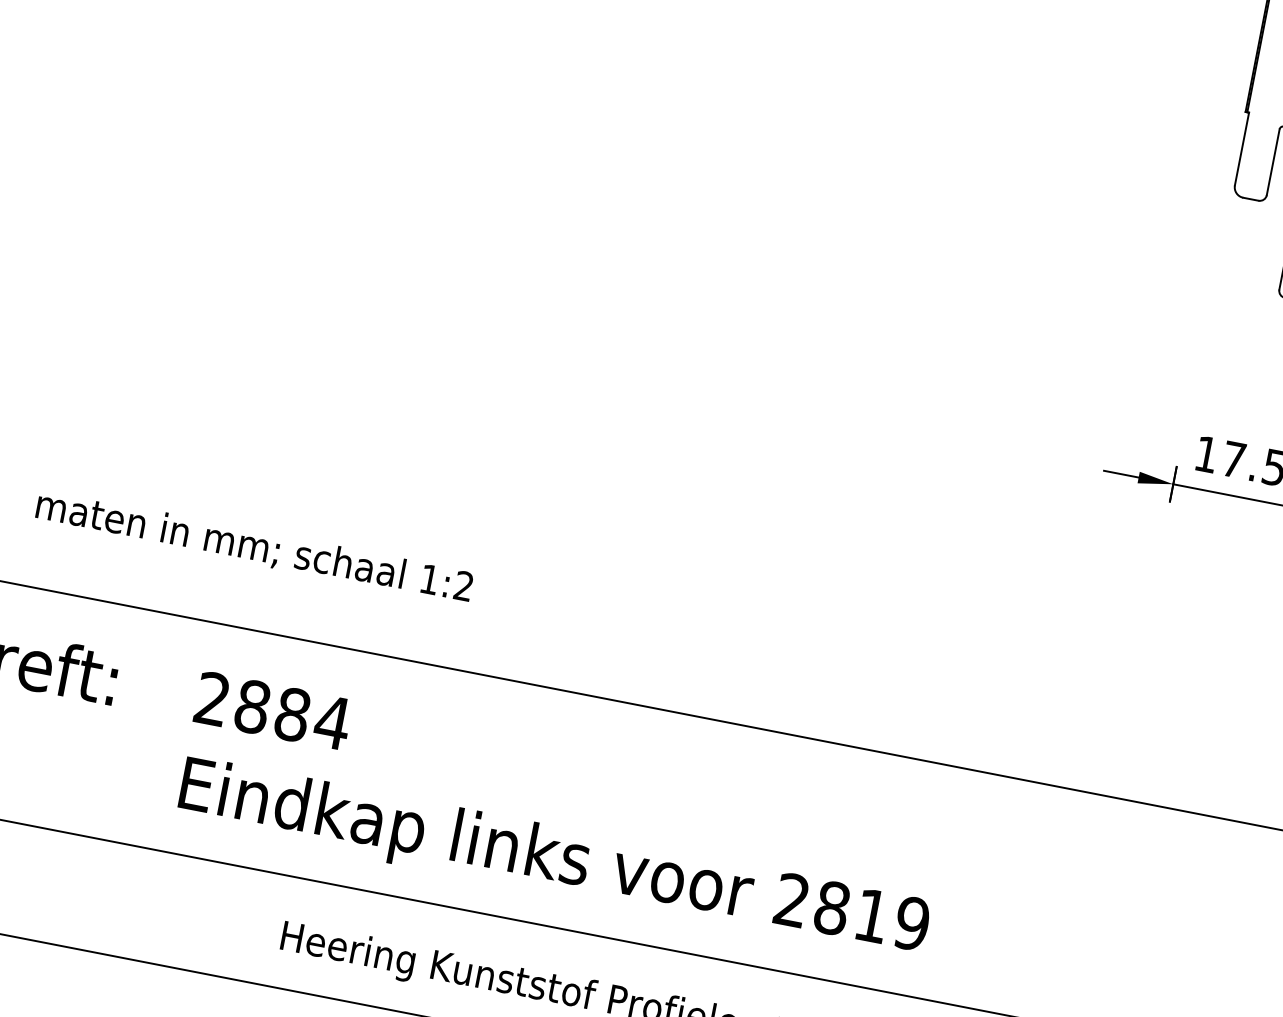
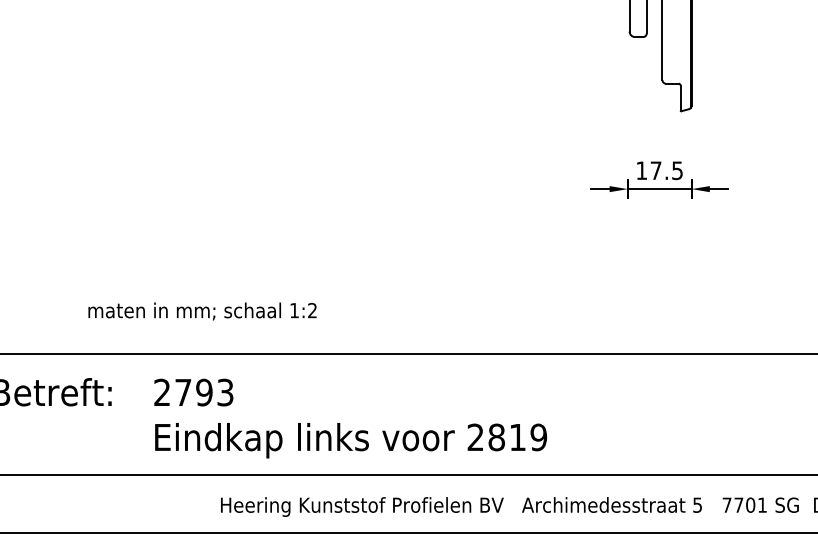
text: (254, 547) -> (202, 311), moved
text: (292, 714) -> (204, 392), 2884 -> 2793

